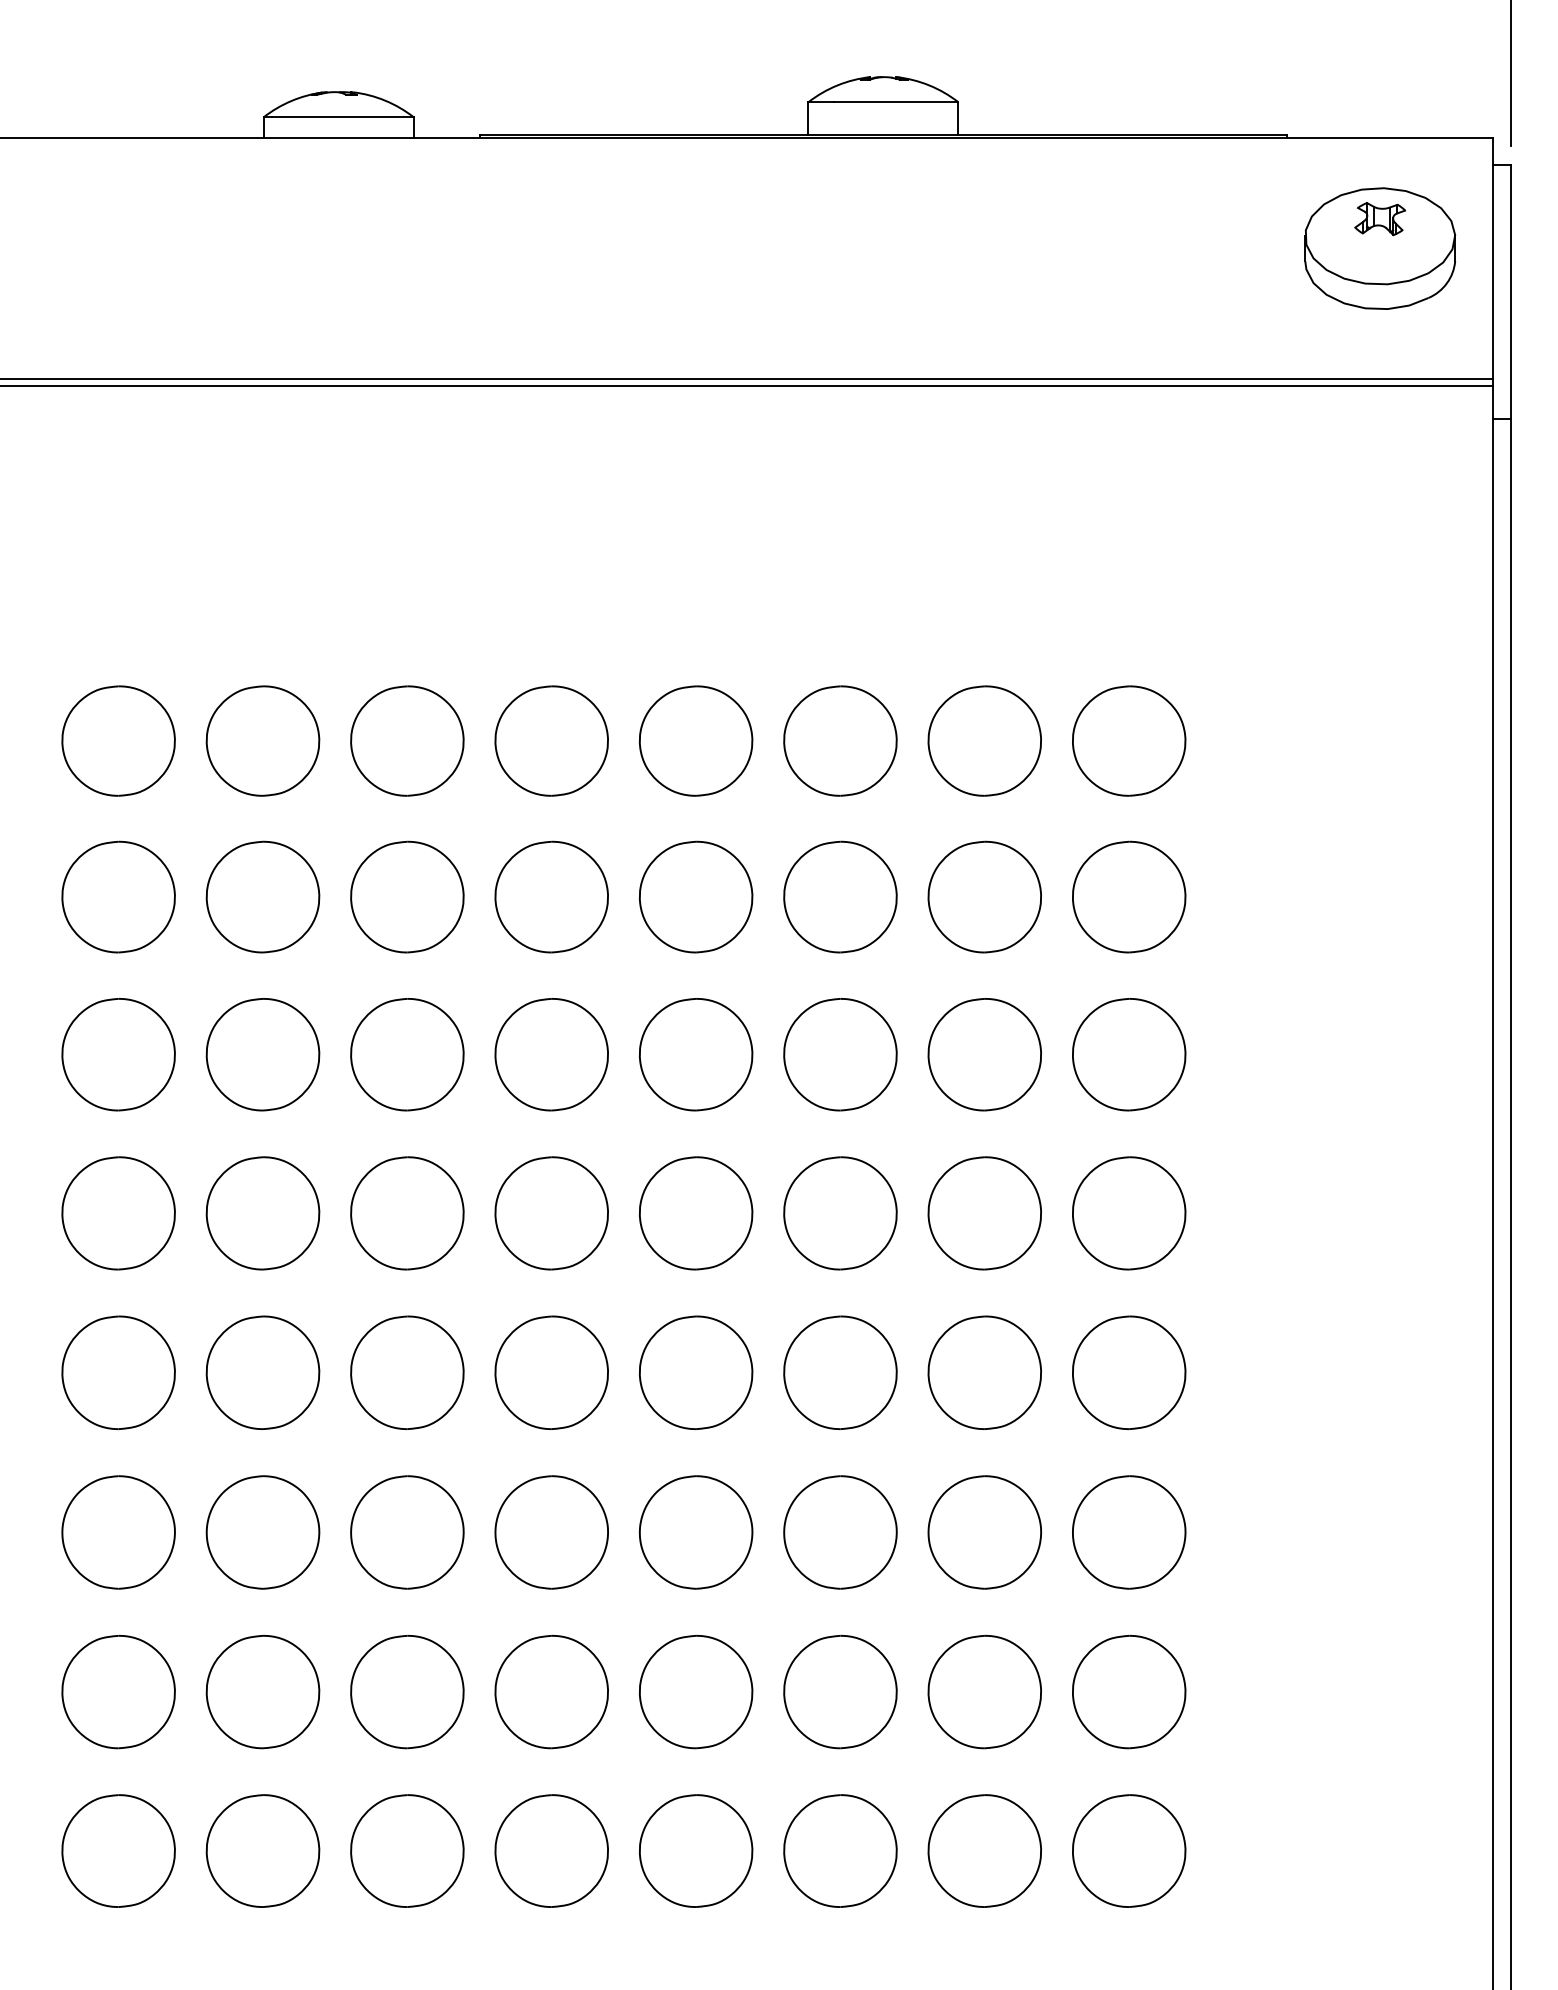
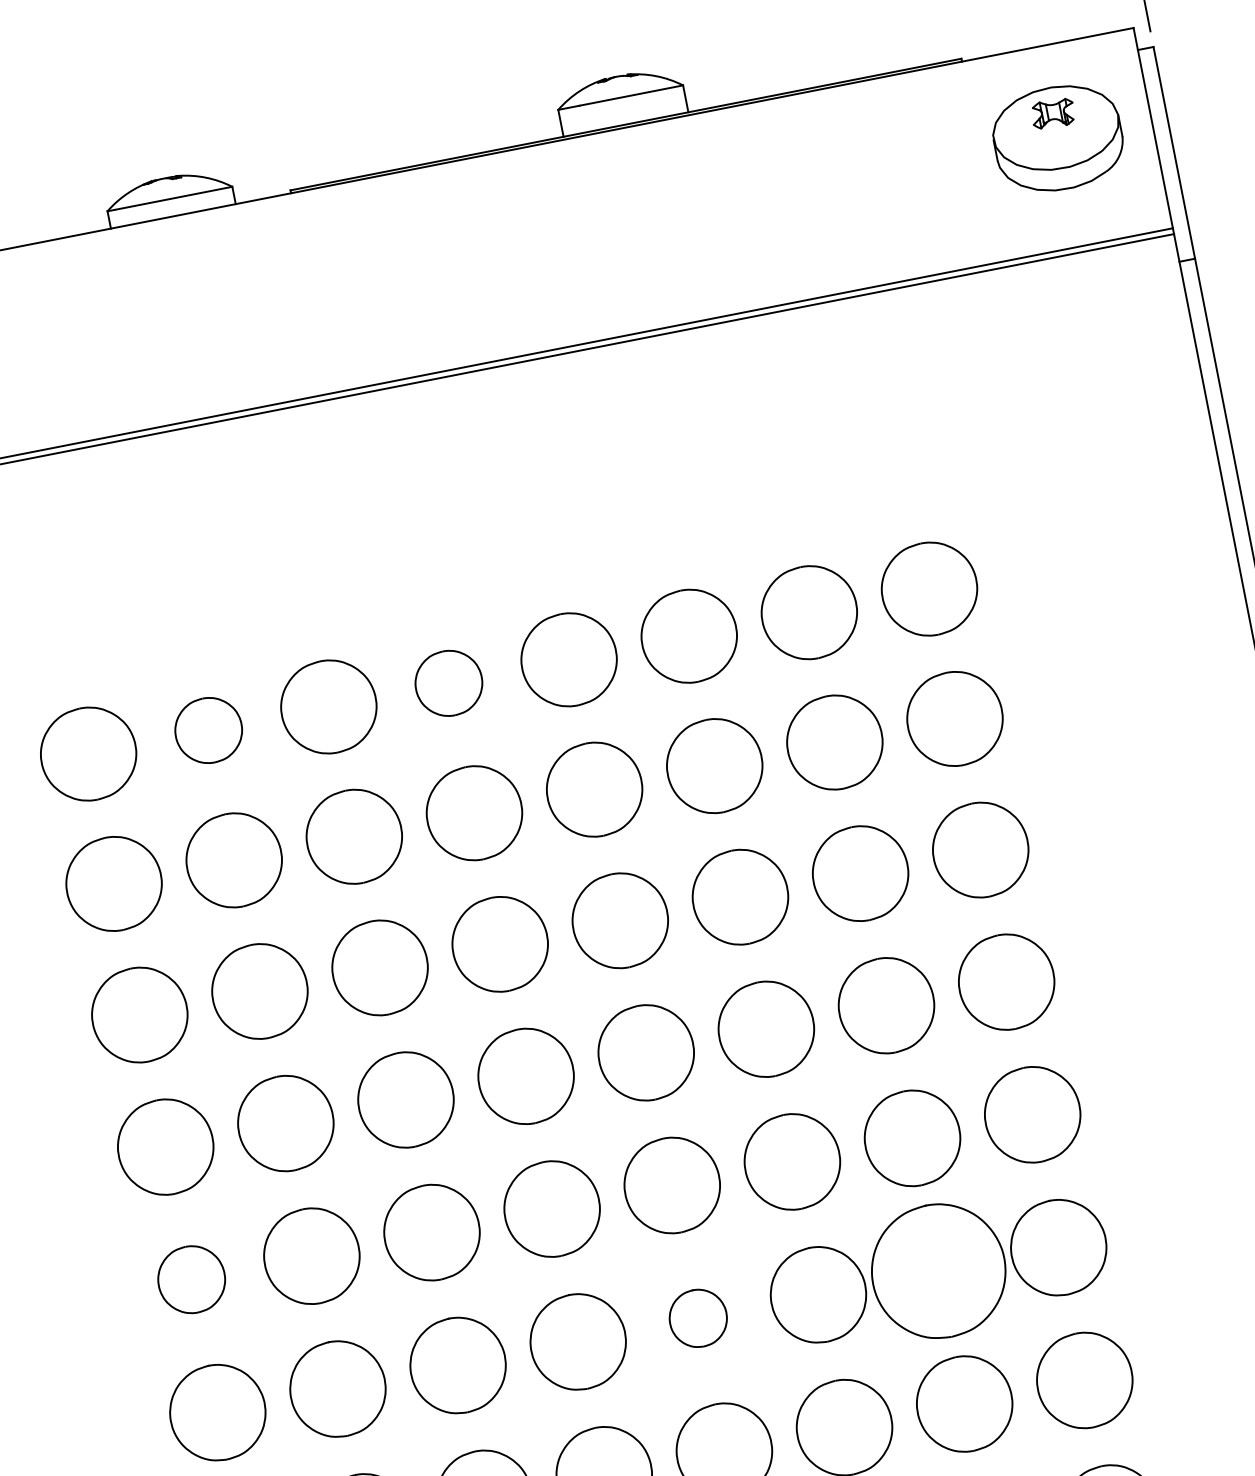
part: (262, 740) -> (208, 730), size x0.7
part: (551, 740) -> (448, 682), size x0.7
part: (118, 1372) -> (191, 1279), size x0.7
part: (695, 1532) -> (697, 1318), size x0.6
part: (984, 1532) -> (938, 1271), size x1.4

